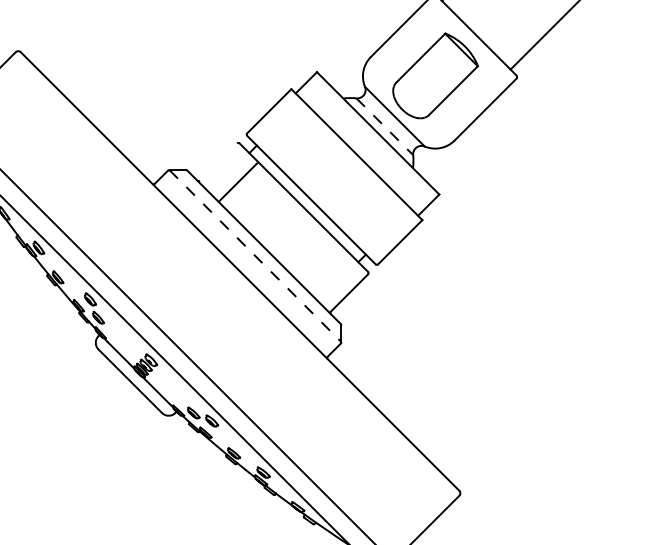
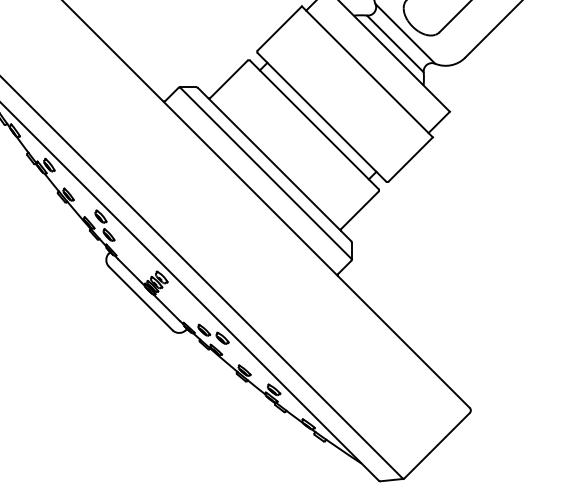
line: (385, 127) -> (396, 44), dashed -> solid
line: (238, 181) -> (229, 78), moved
line: (255, 256) -> (266, 173), dashed -> solid

